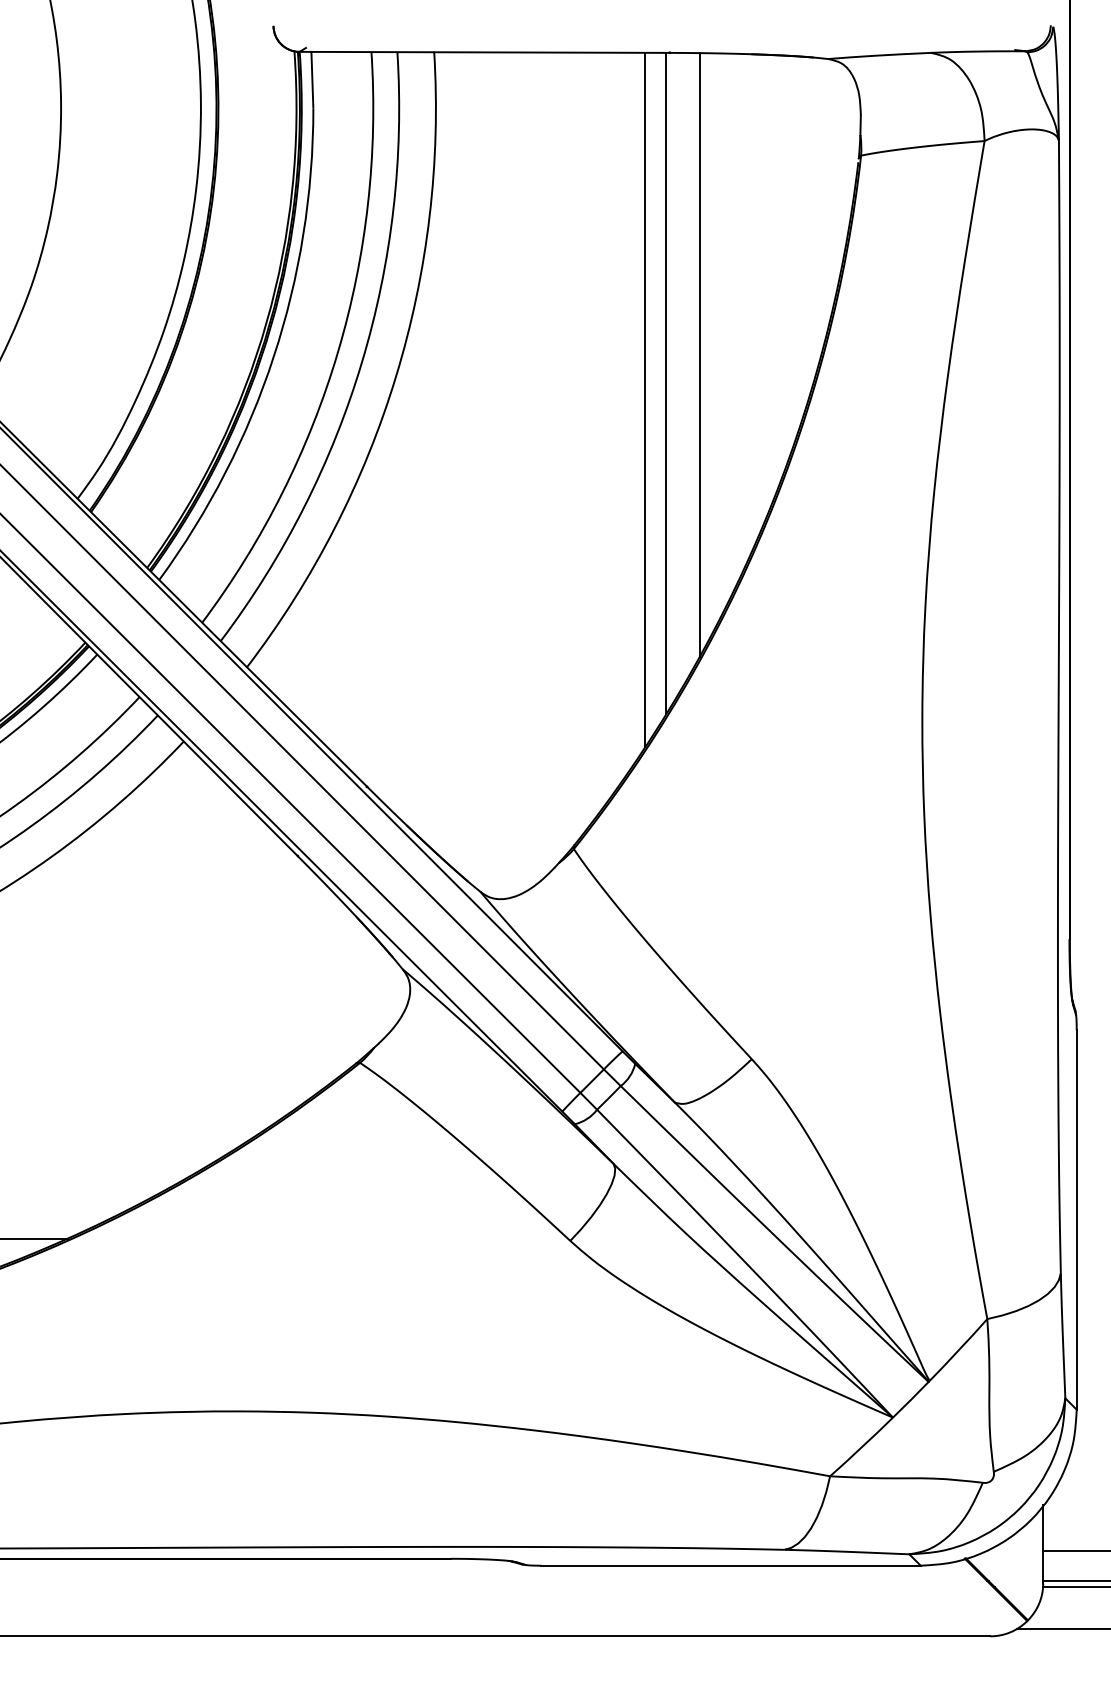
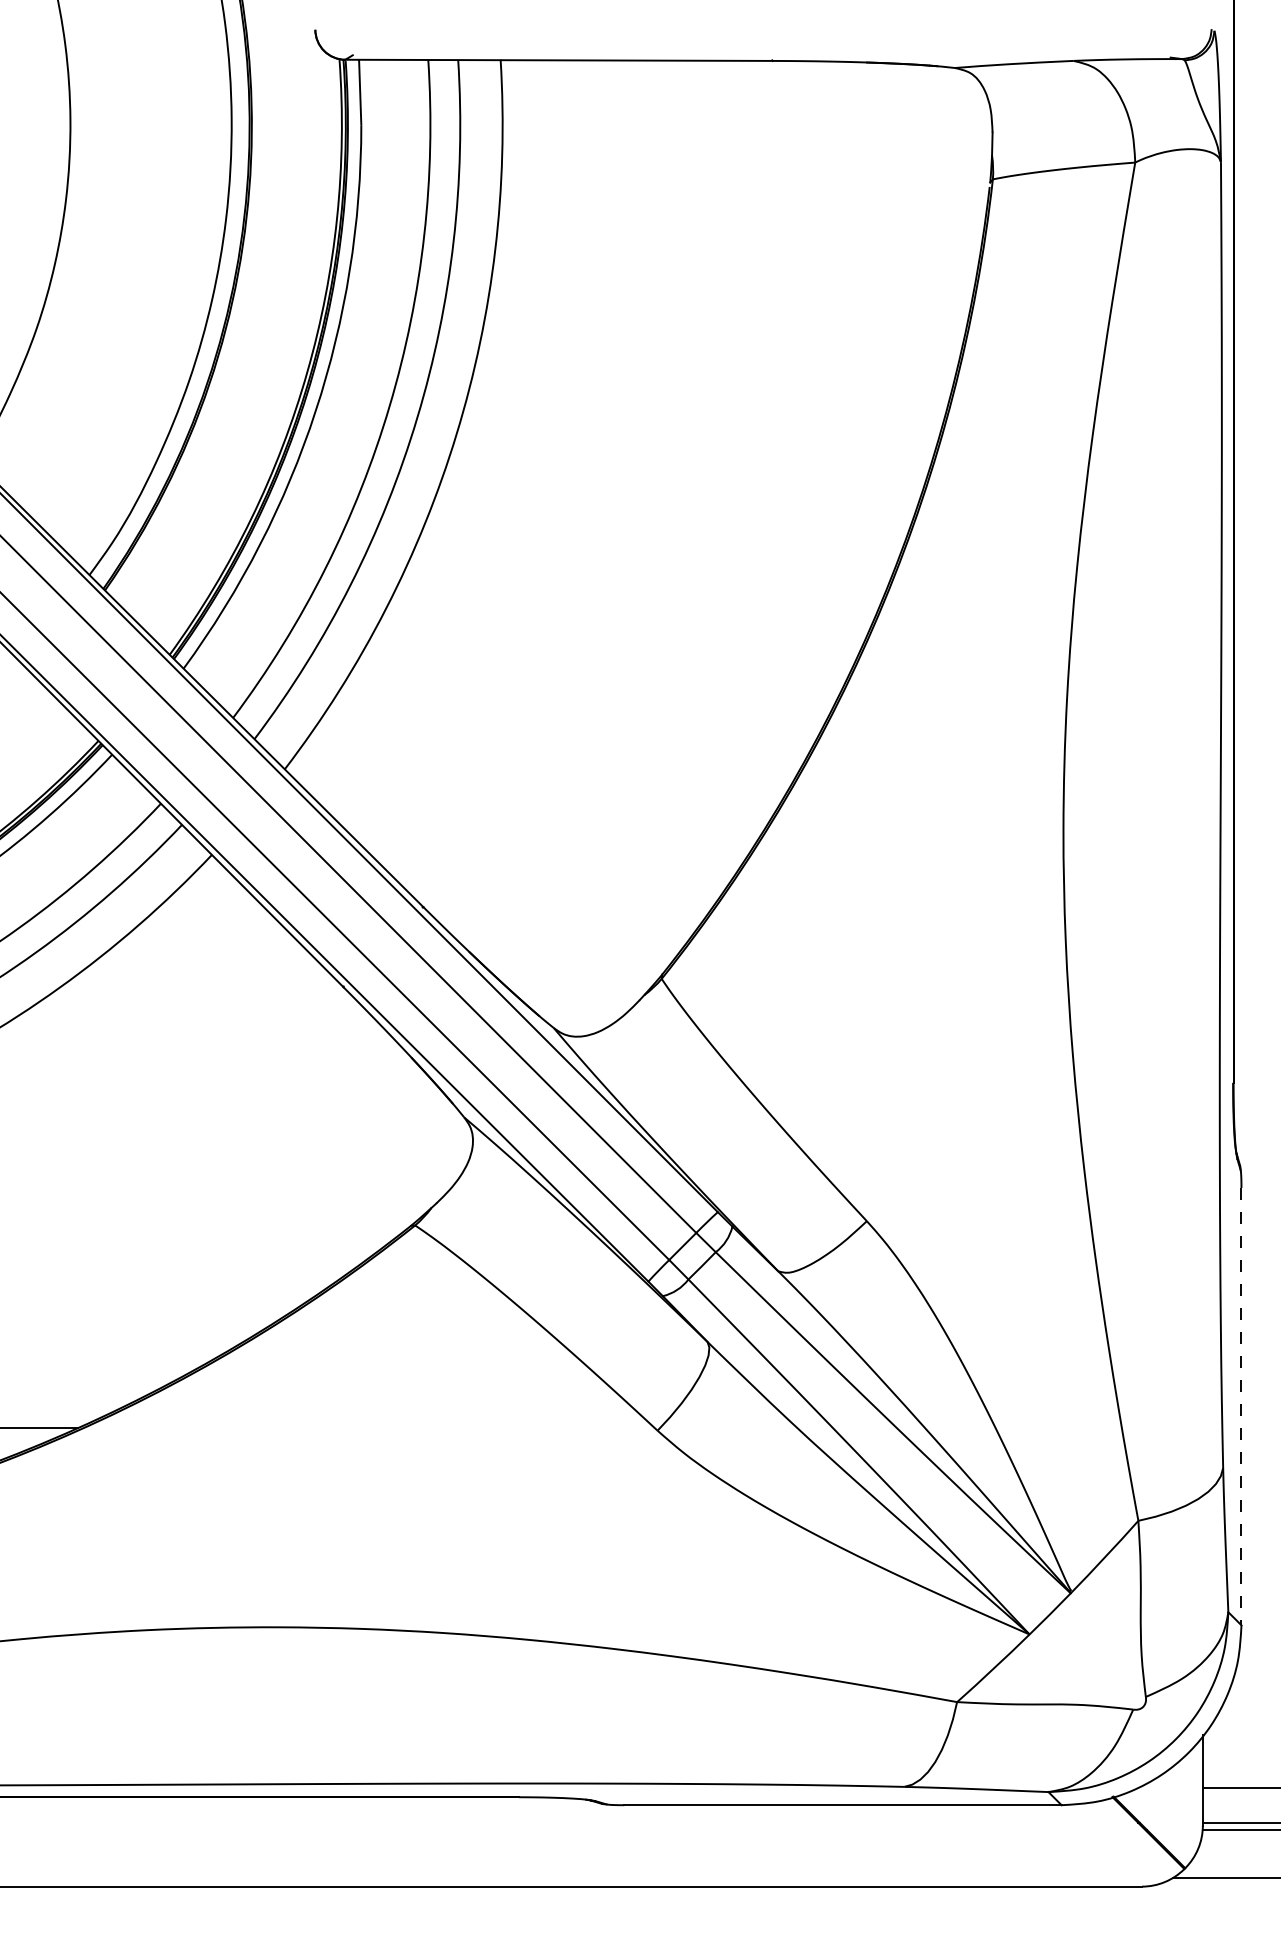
line: (699, 355) -> (806, 409), removed
line: (666, 382) -> (768, 441), removed
line: (645, 399) -> (744, 460), removed
line: (1076, 1219) -> (1241, 1406), solid -> dashed

